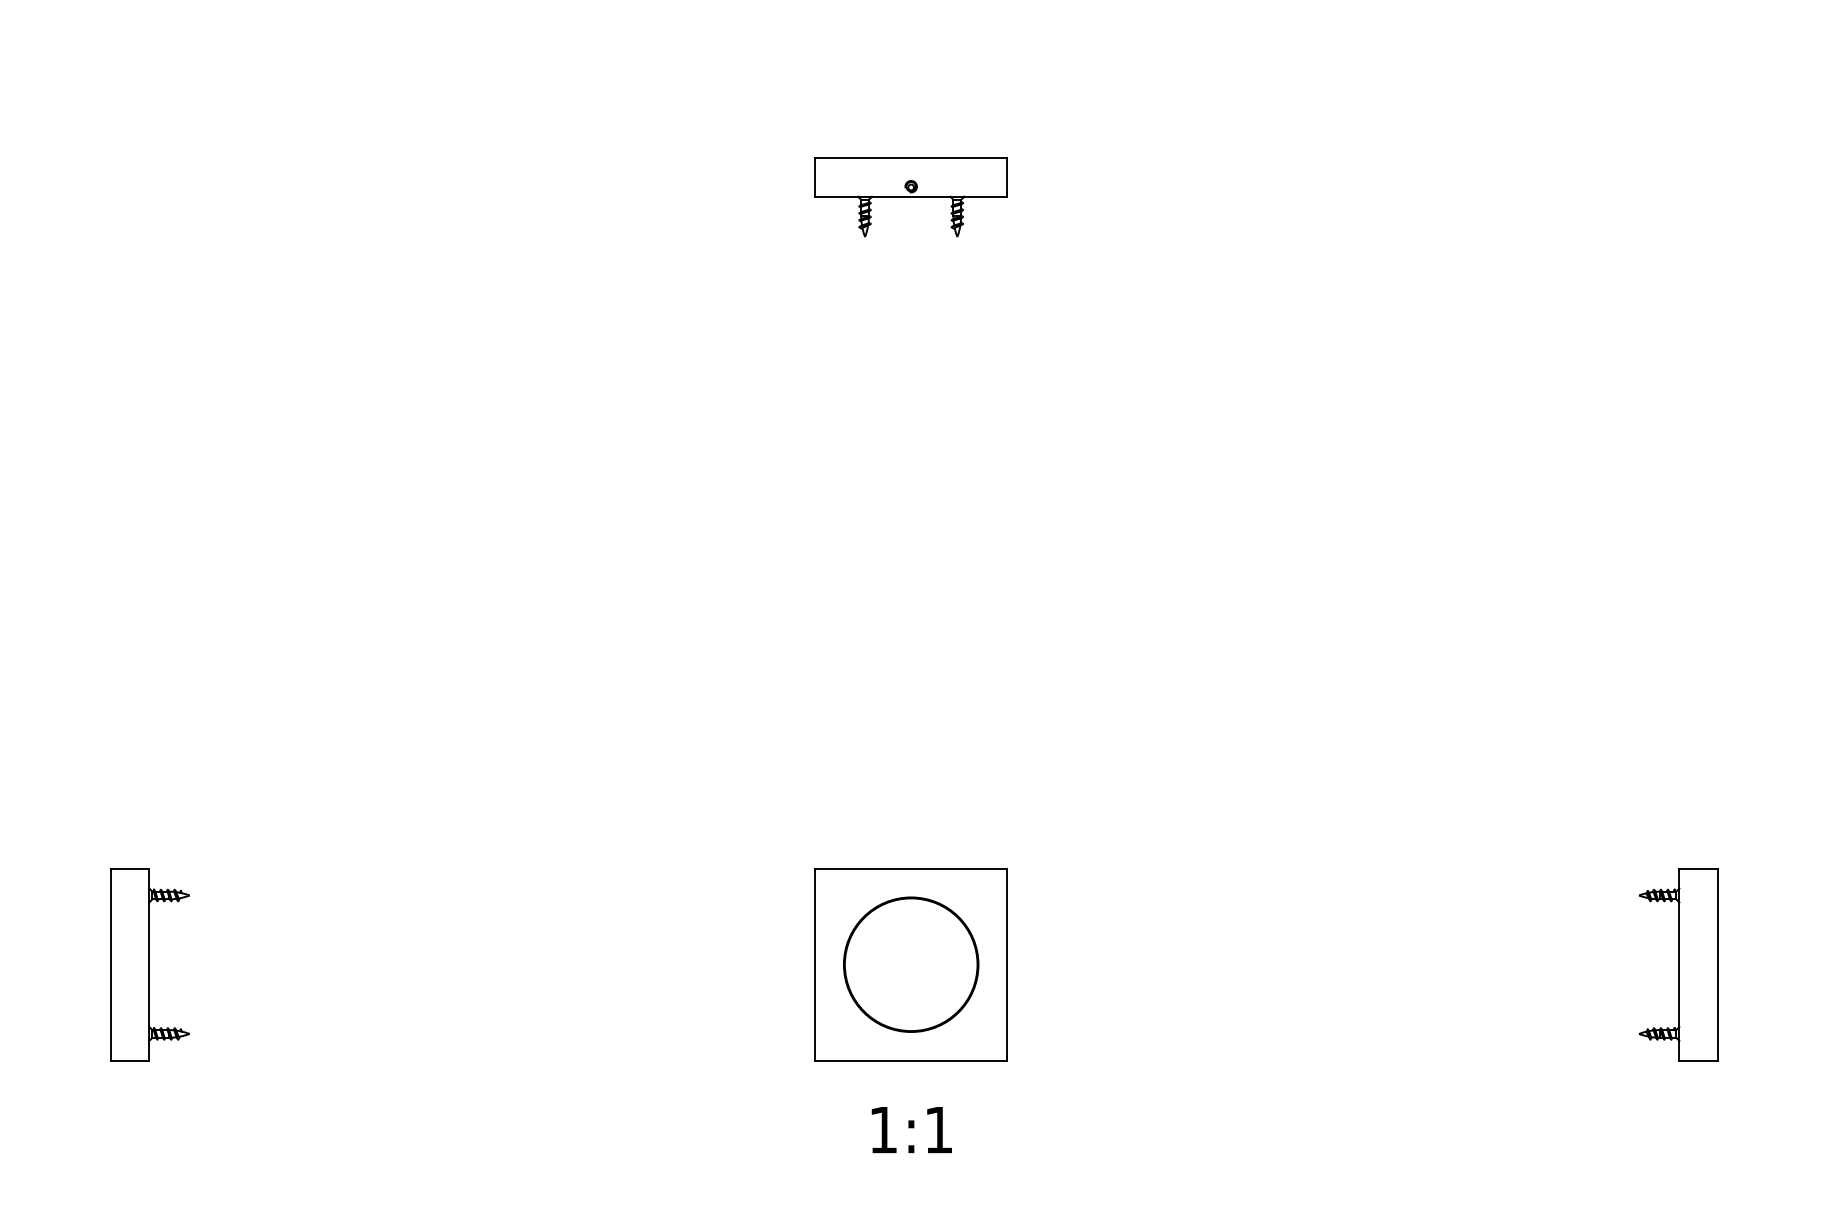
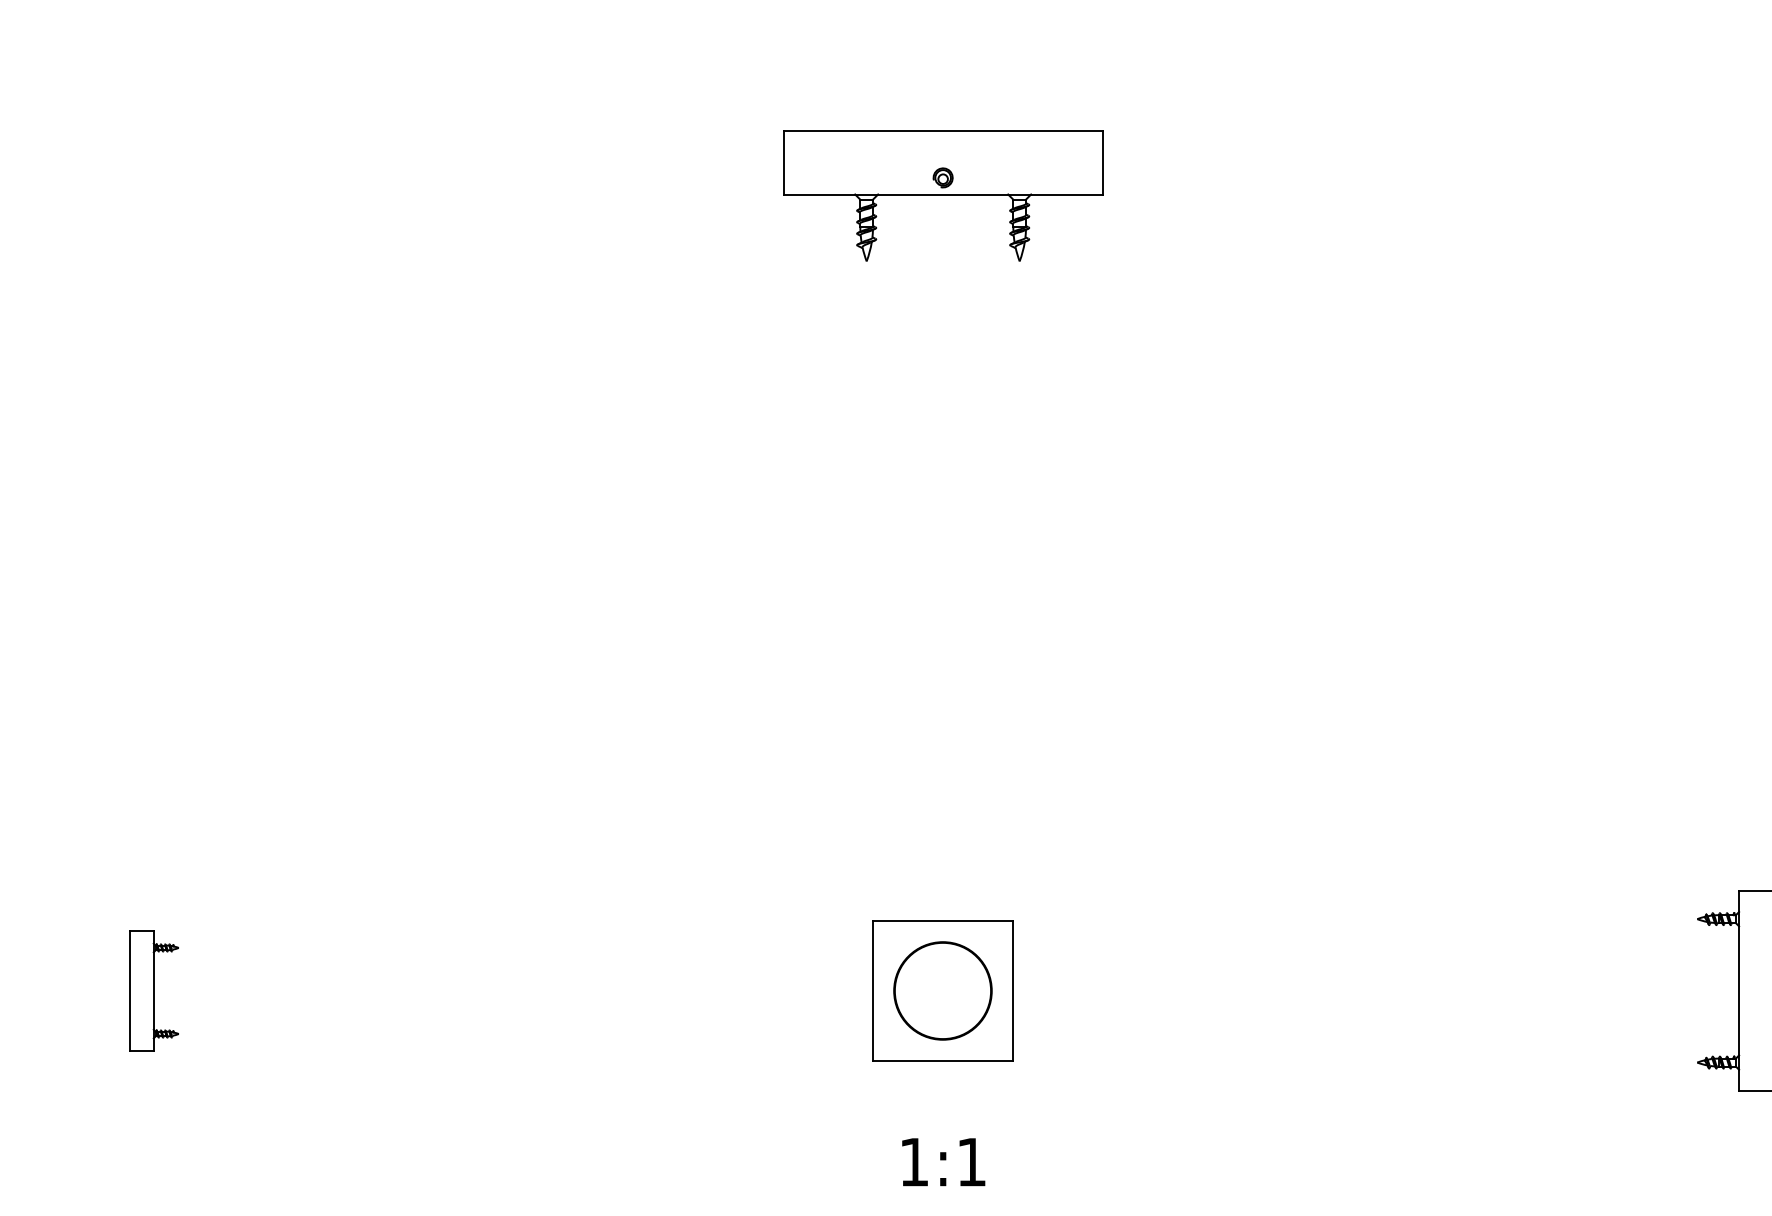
part: (910, 197) -> (942, 195), size x1.6
part: (149, 964) -> (153, 990), size x0.6
part: (910, 964) -> (942, 990), size x0.7

